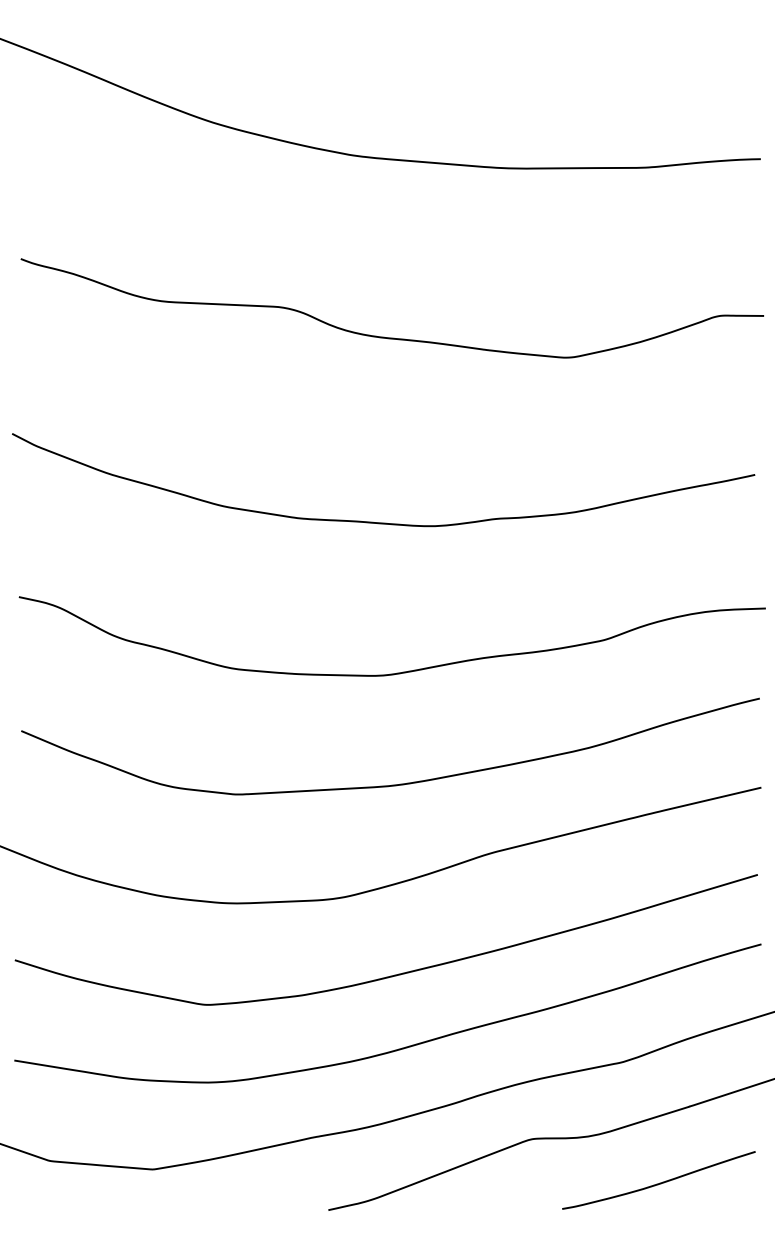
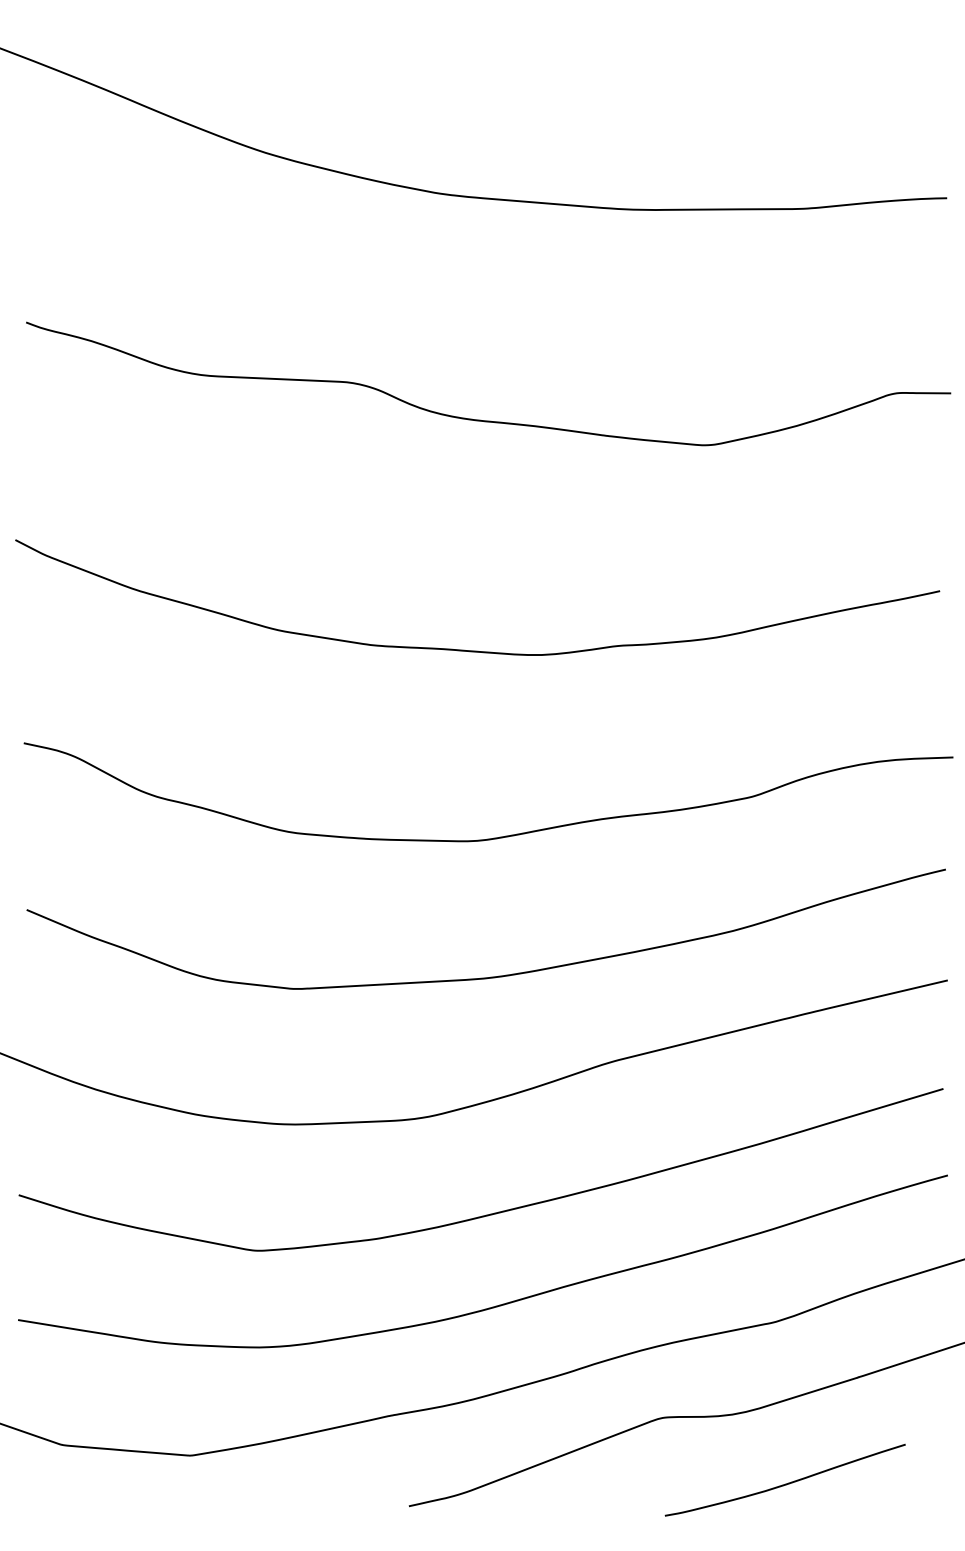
curve: (659, 1183) -> (785, 1483), moved

